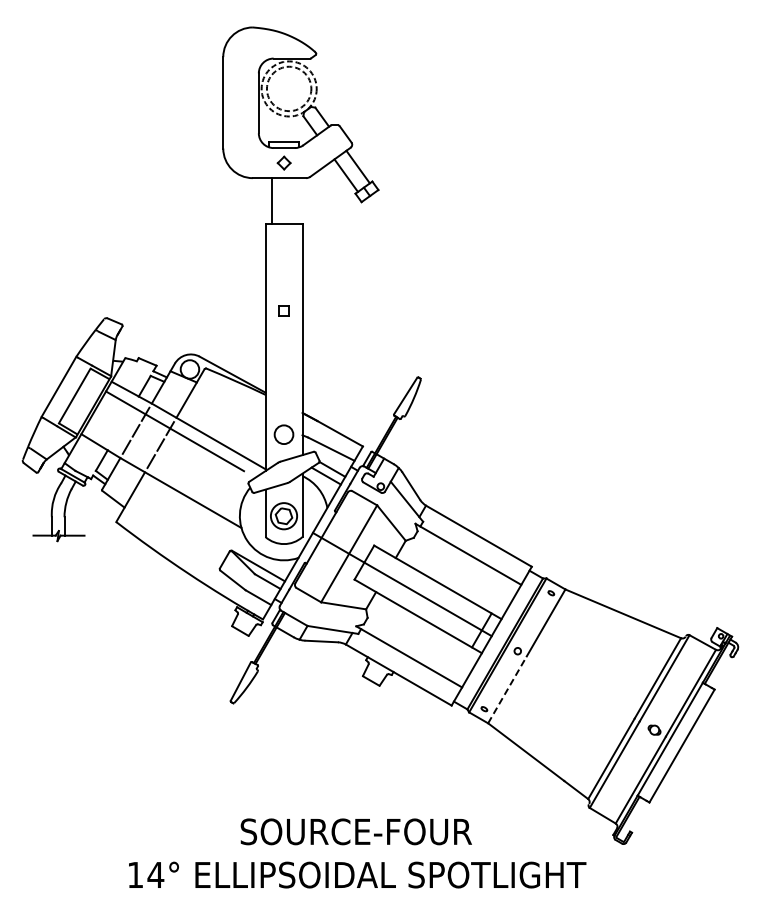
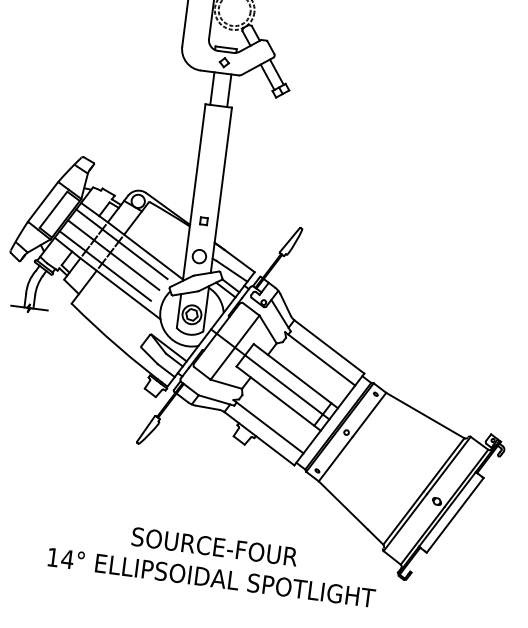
line: (295, 200) -> (229, 90), added
part: (283, 310) -> (203, 220), moved
line: (165, 447) -> (113, 254), added
line: (156, 464) -> (105, 266), added
line: (507, 689) -> (335, 459), dashed -> solid

